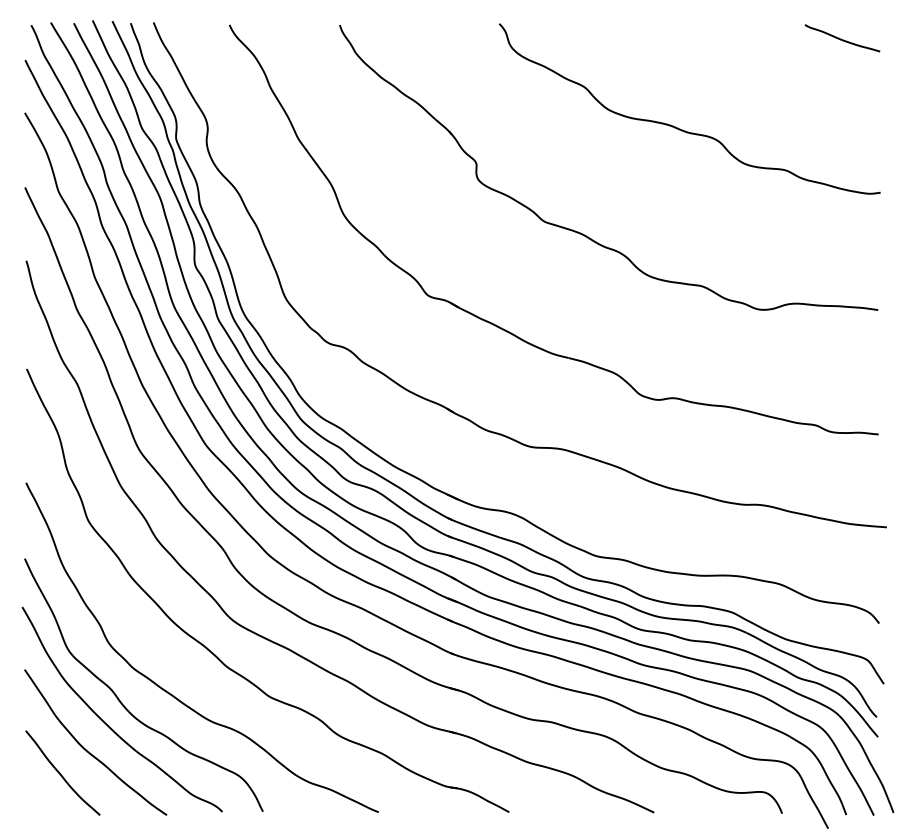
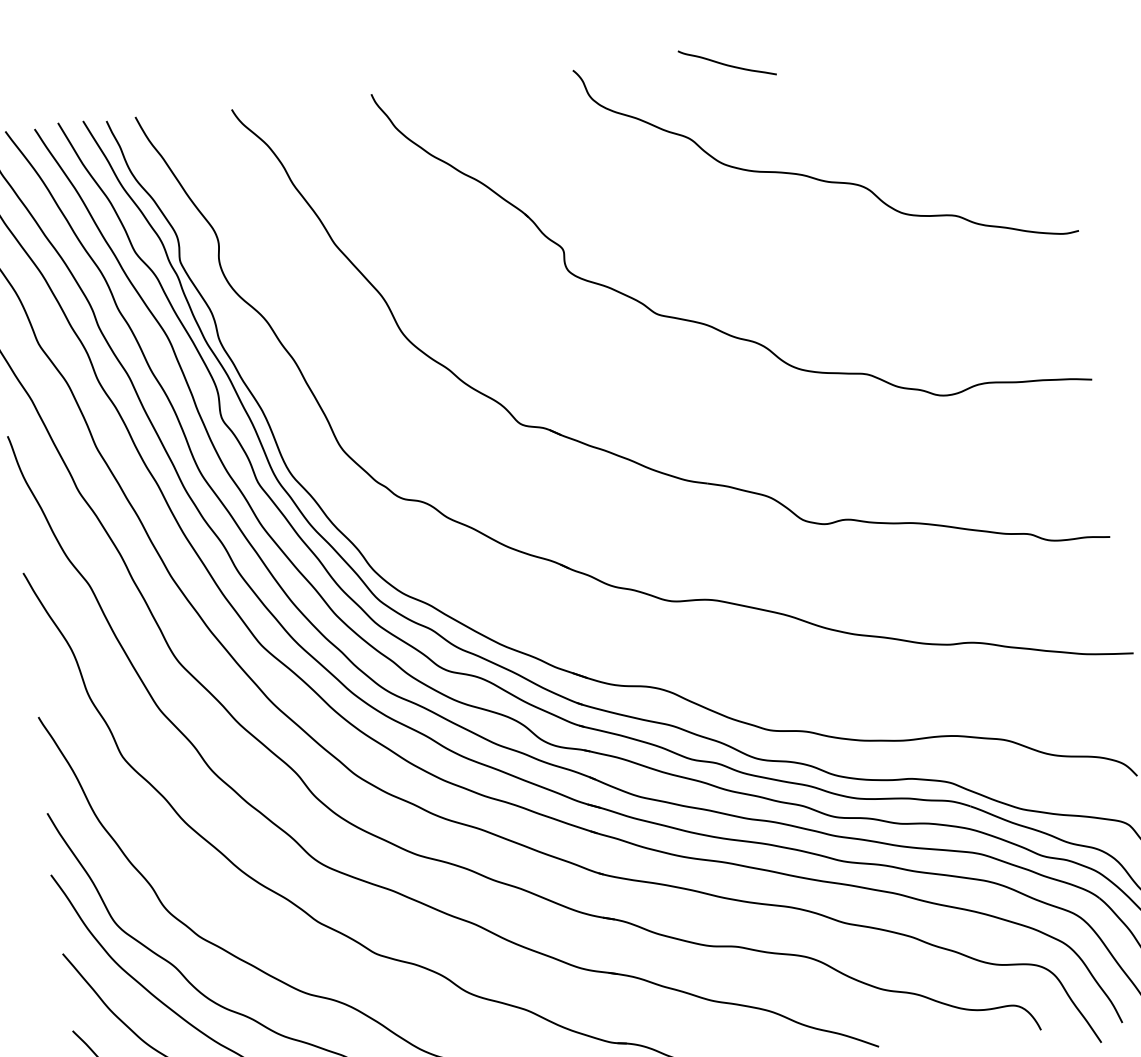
curve: (841, 38) -> (726, 63), moved

